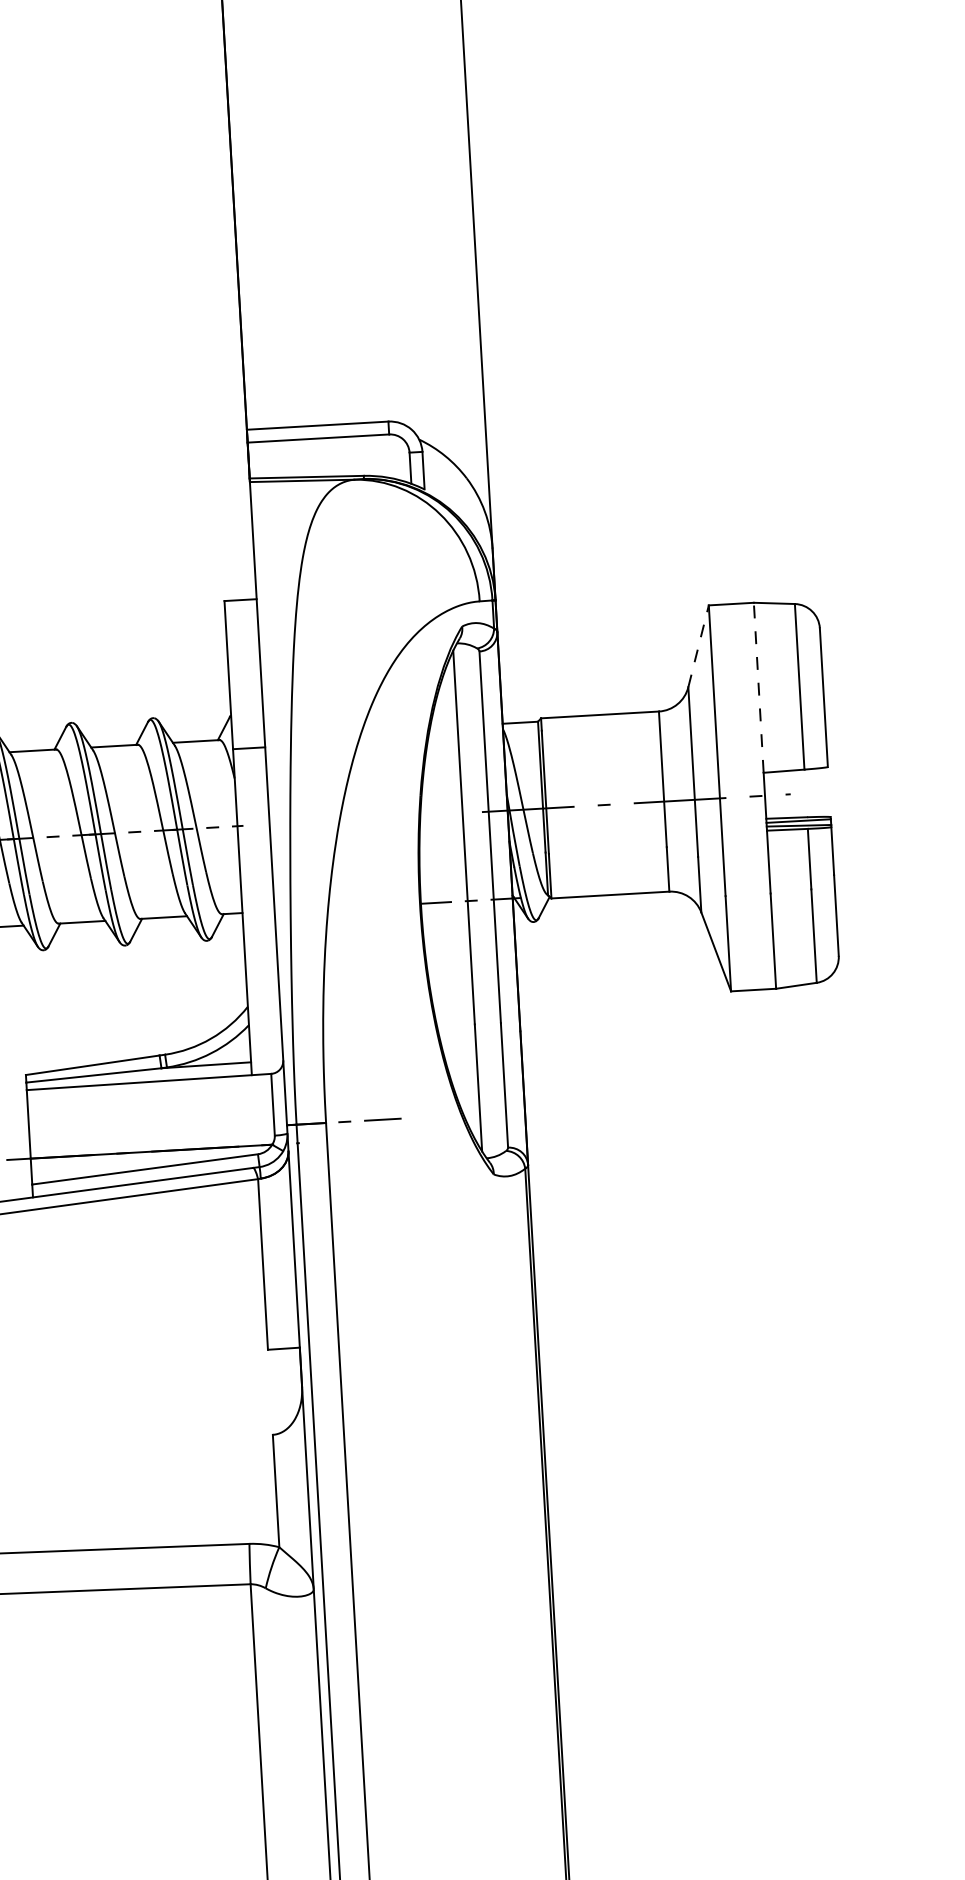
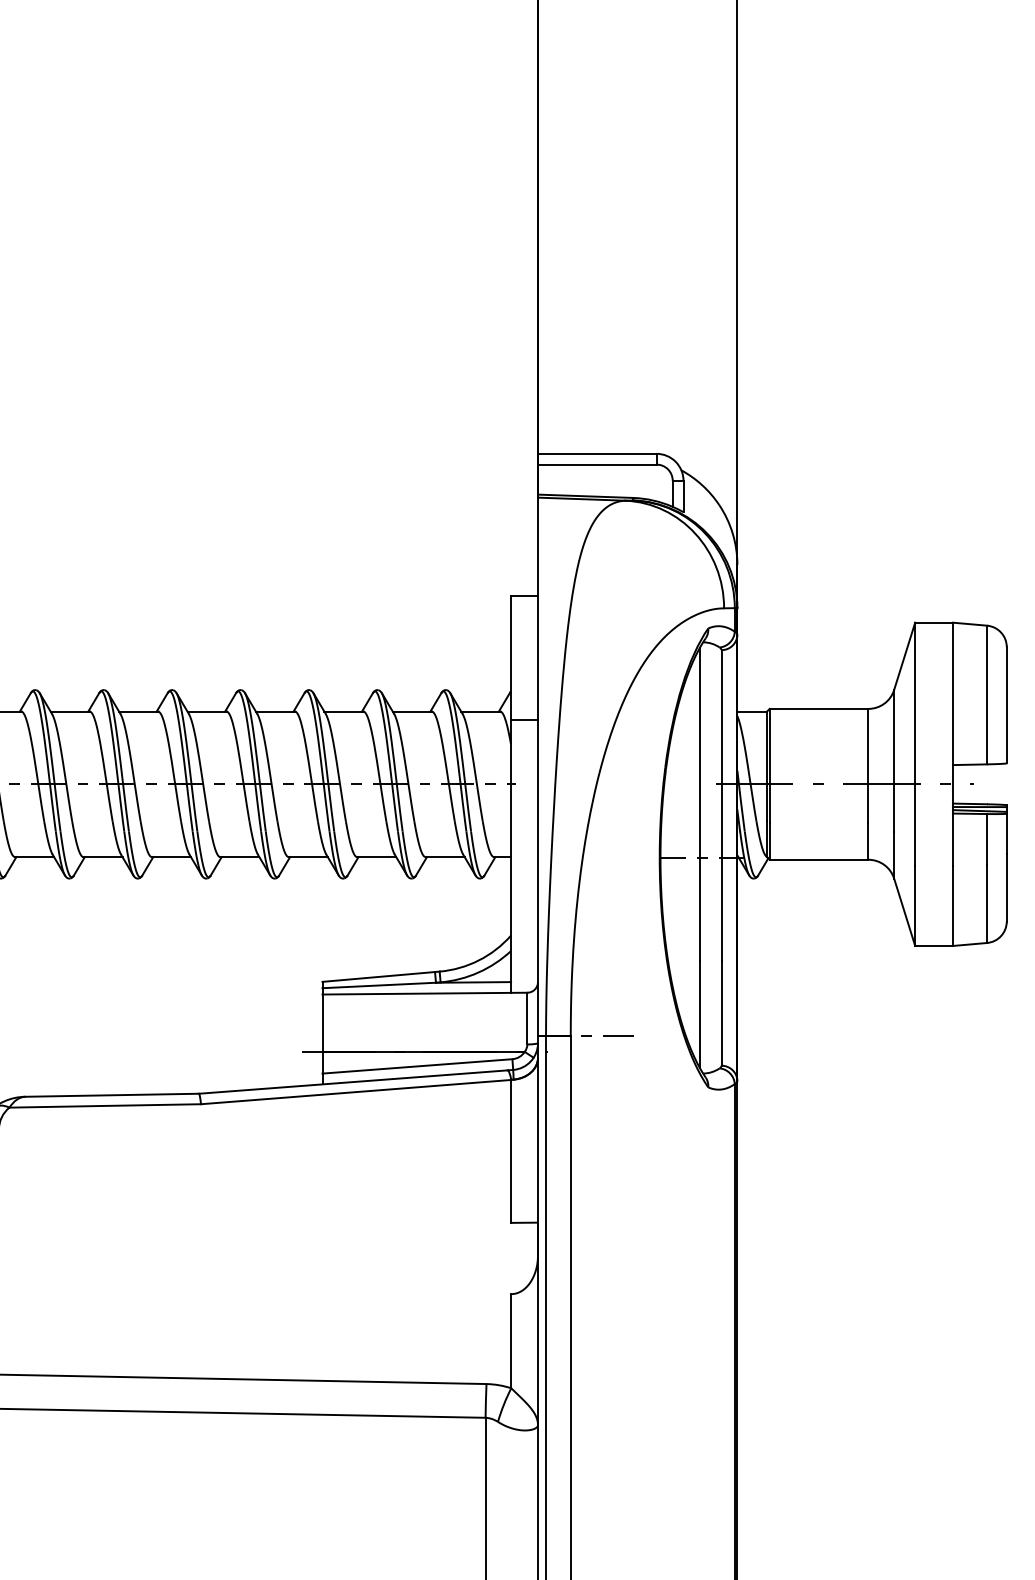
line: (698, 645) -> (904, 655), dashed -> solid
line: (758, 687) -> (952, 693), dashed -> solid

